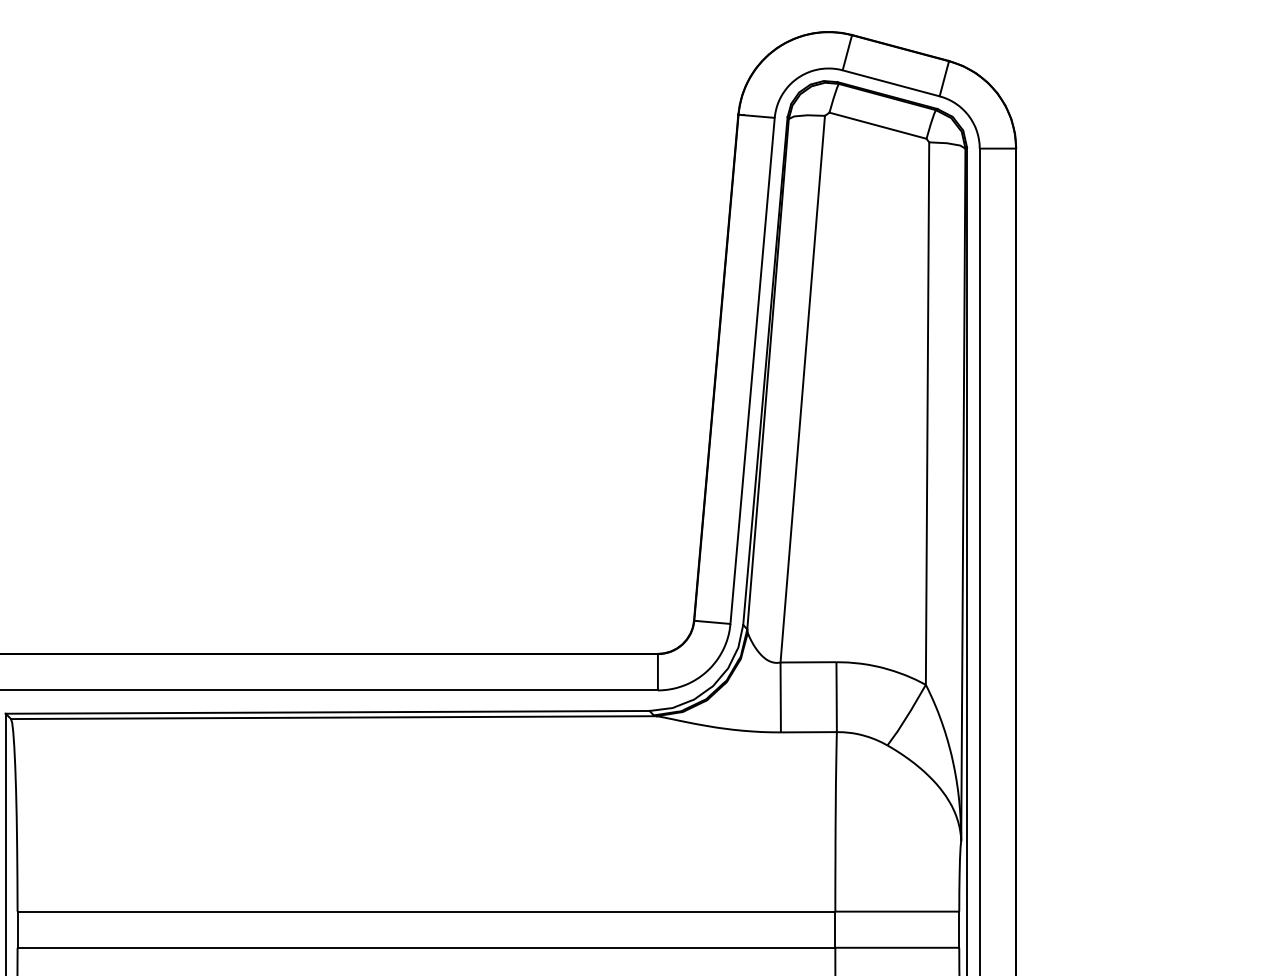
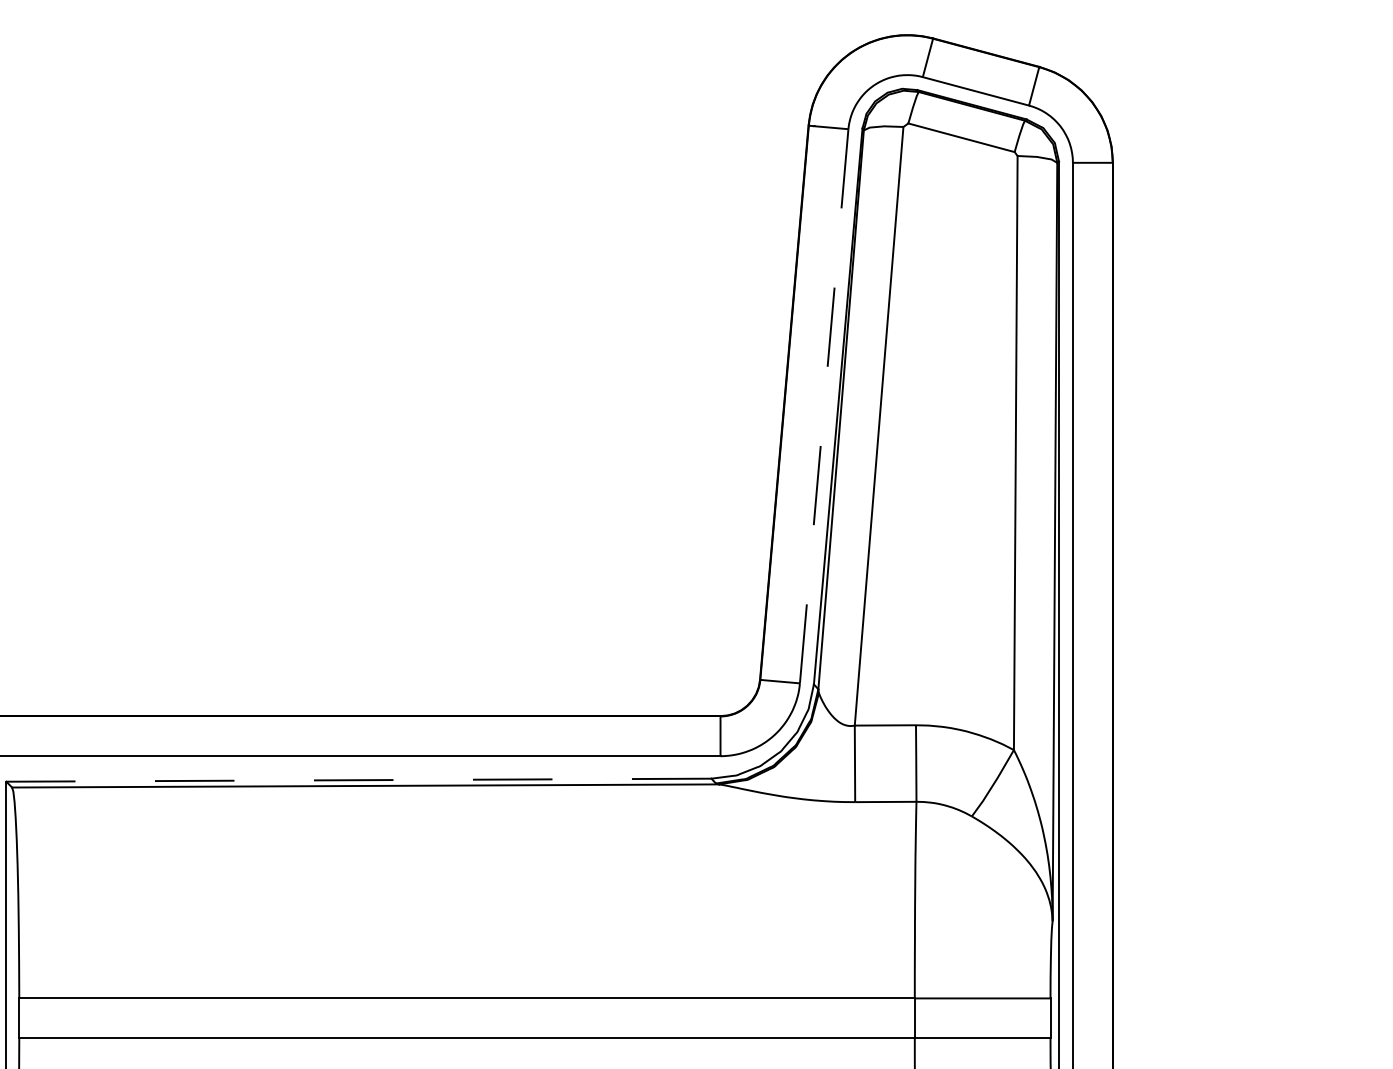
line: (752, 370) -> (824, 405), solid -> dashed
line: (327, 712) -> (358, 780), solid -> dashed

